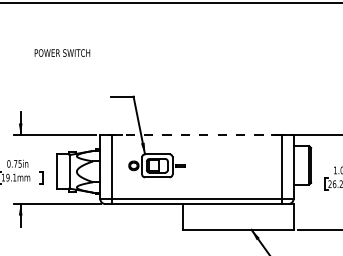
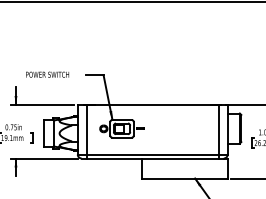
text: (62, 52) -> (47, 74), moved
line: (196, 135) -> (152, 105), dashed -> solid

